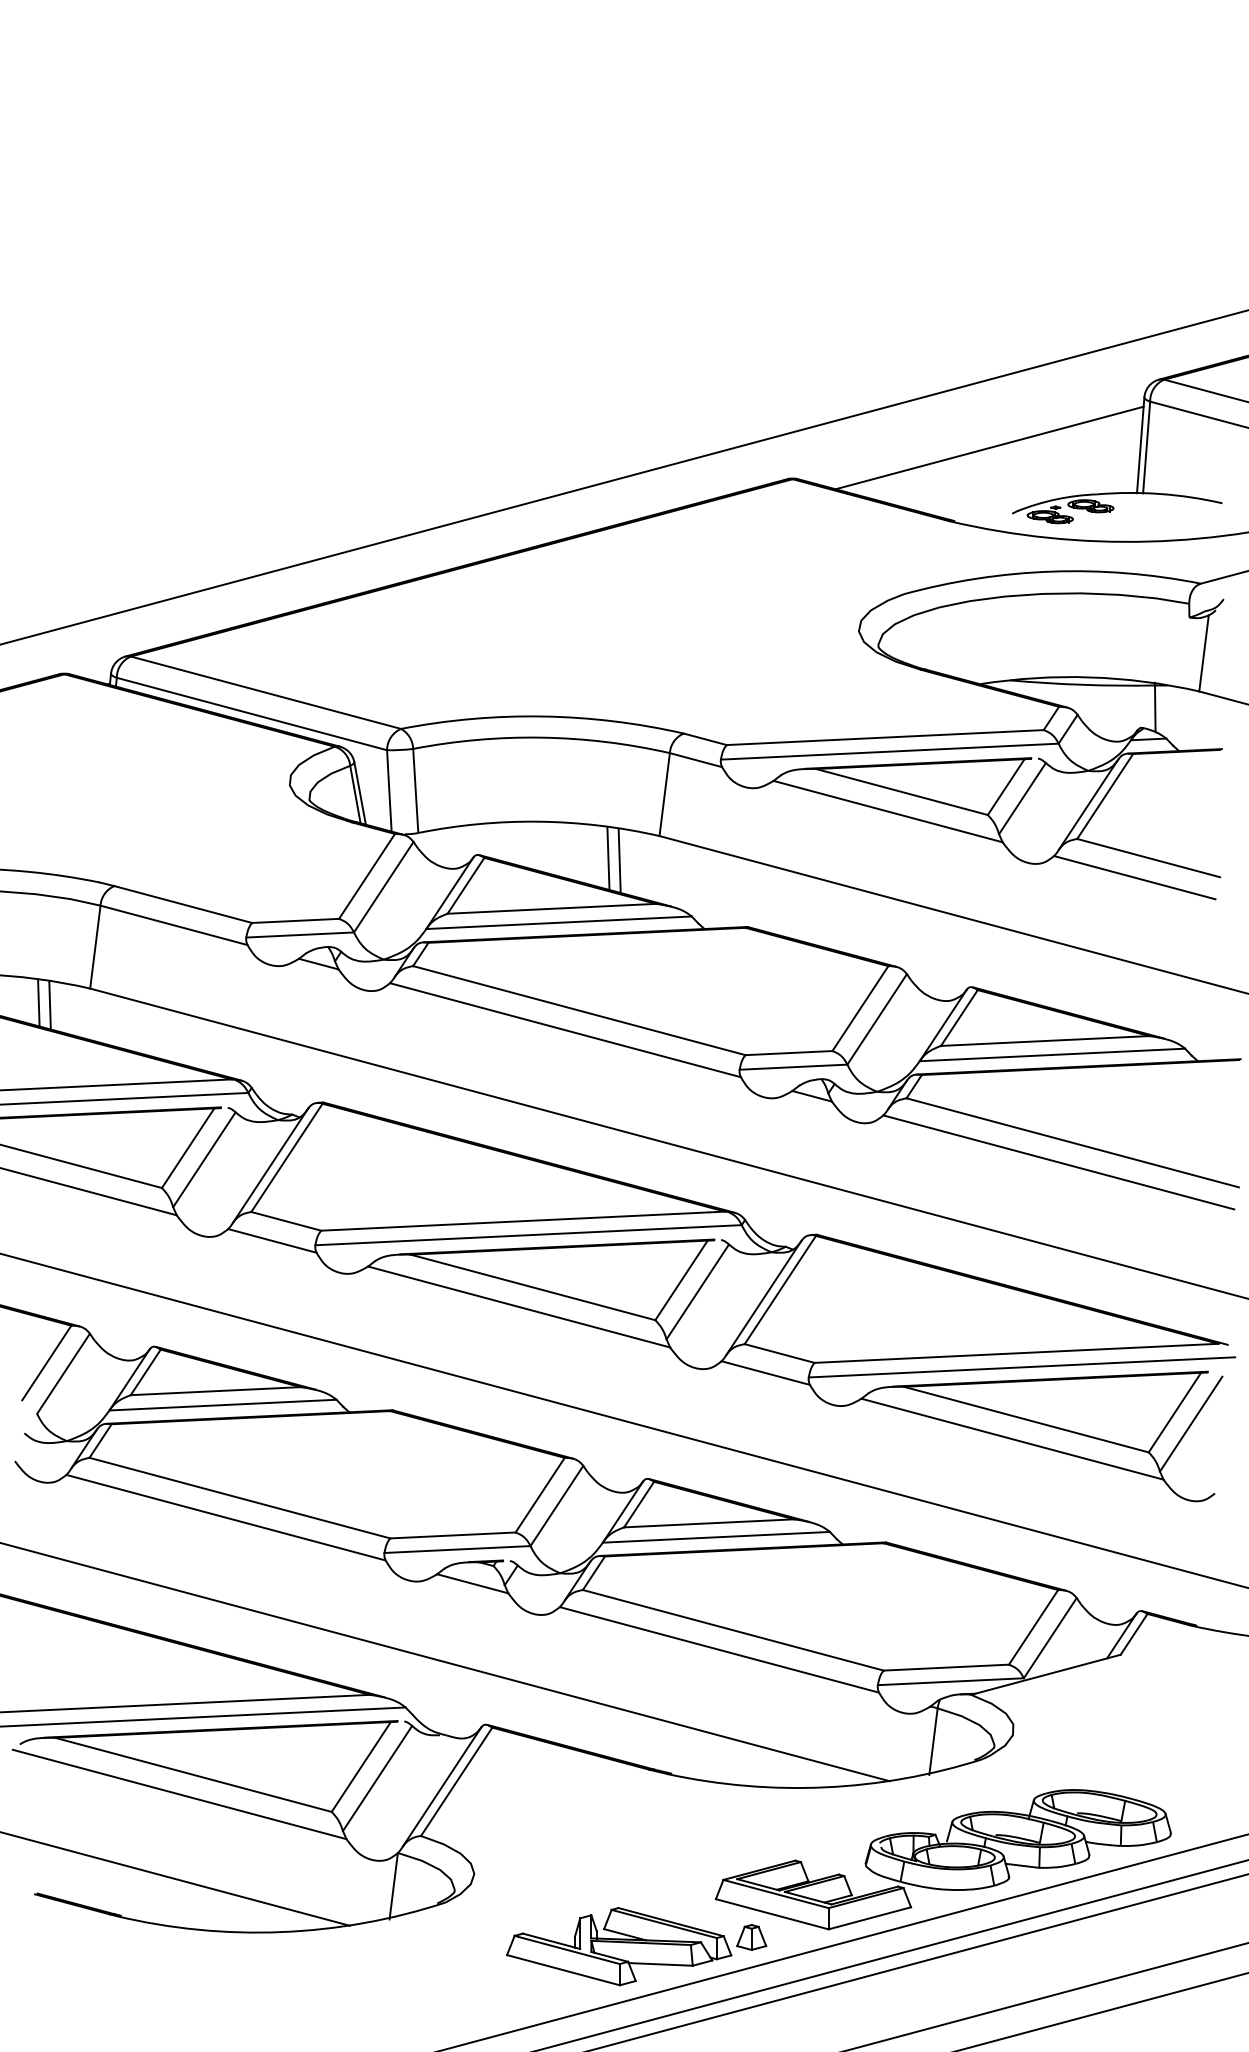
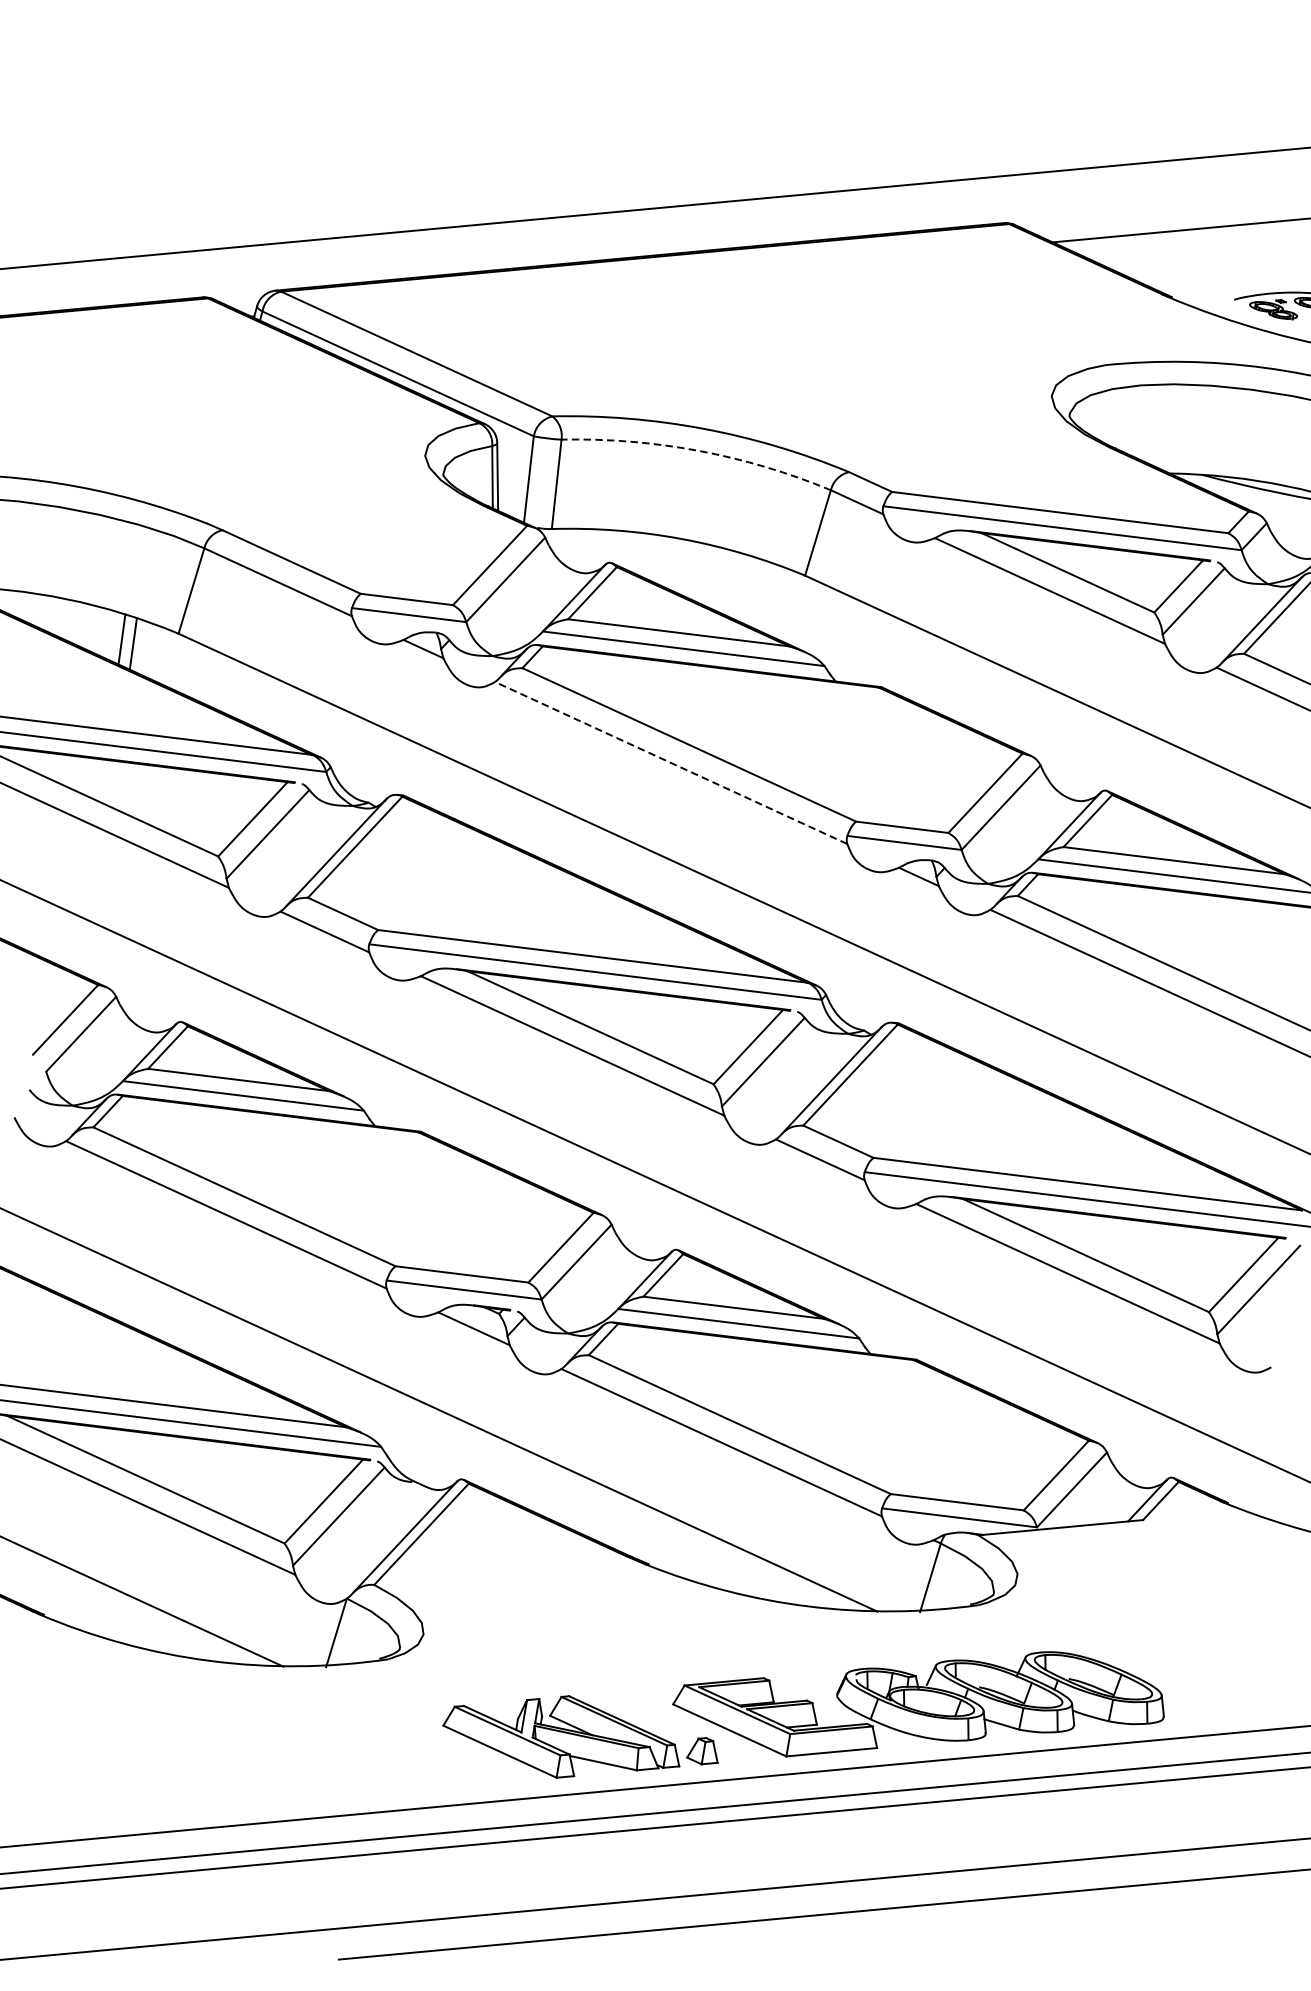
arc: (541, 737) -> (698, 450), solid -> dashed
line: (608, 857) -> (747, 589), removed
line: (619, 860) -> (758, 594), removed
line: (565, 1030) -> (671, 763), solid -> dashed

